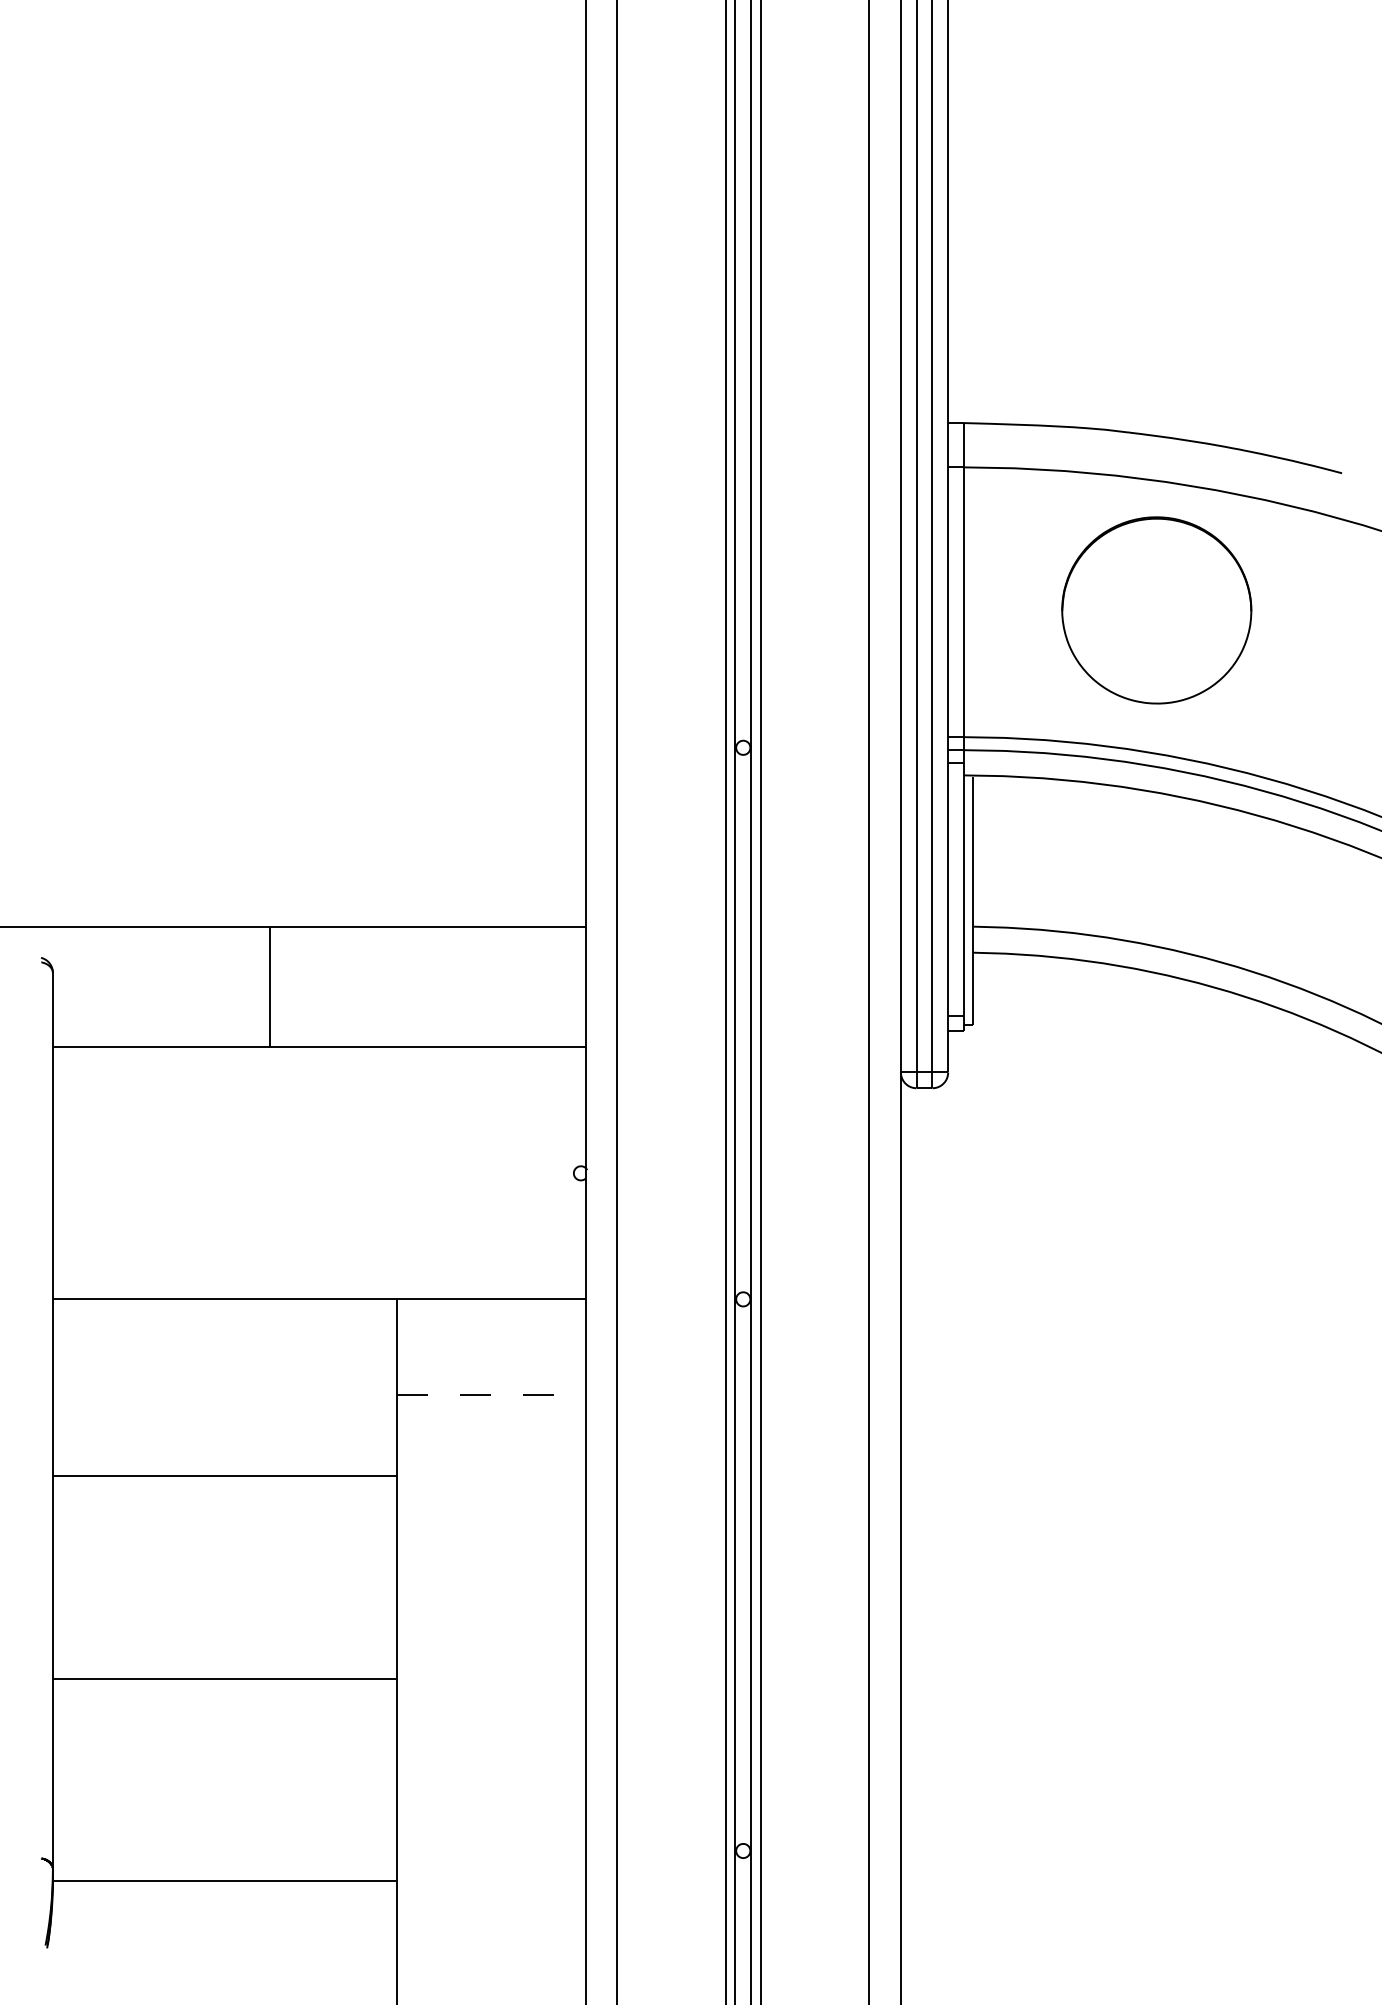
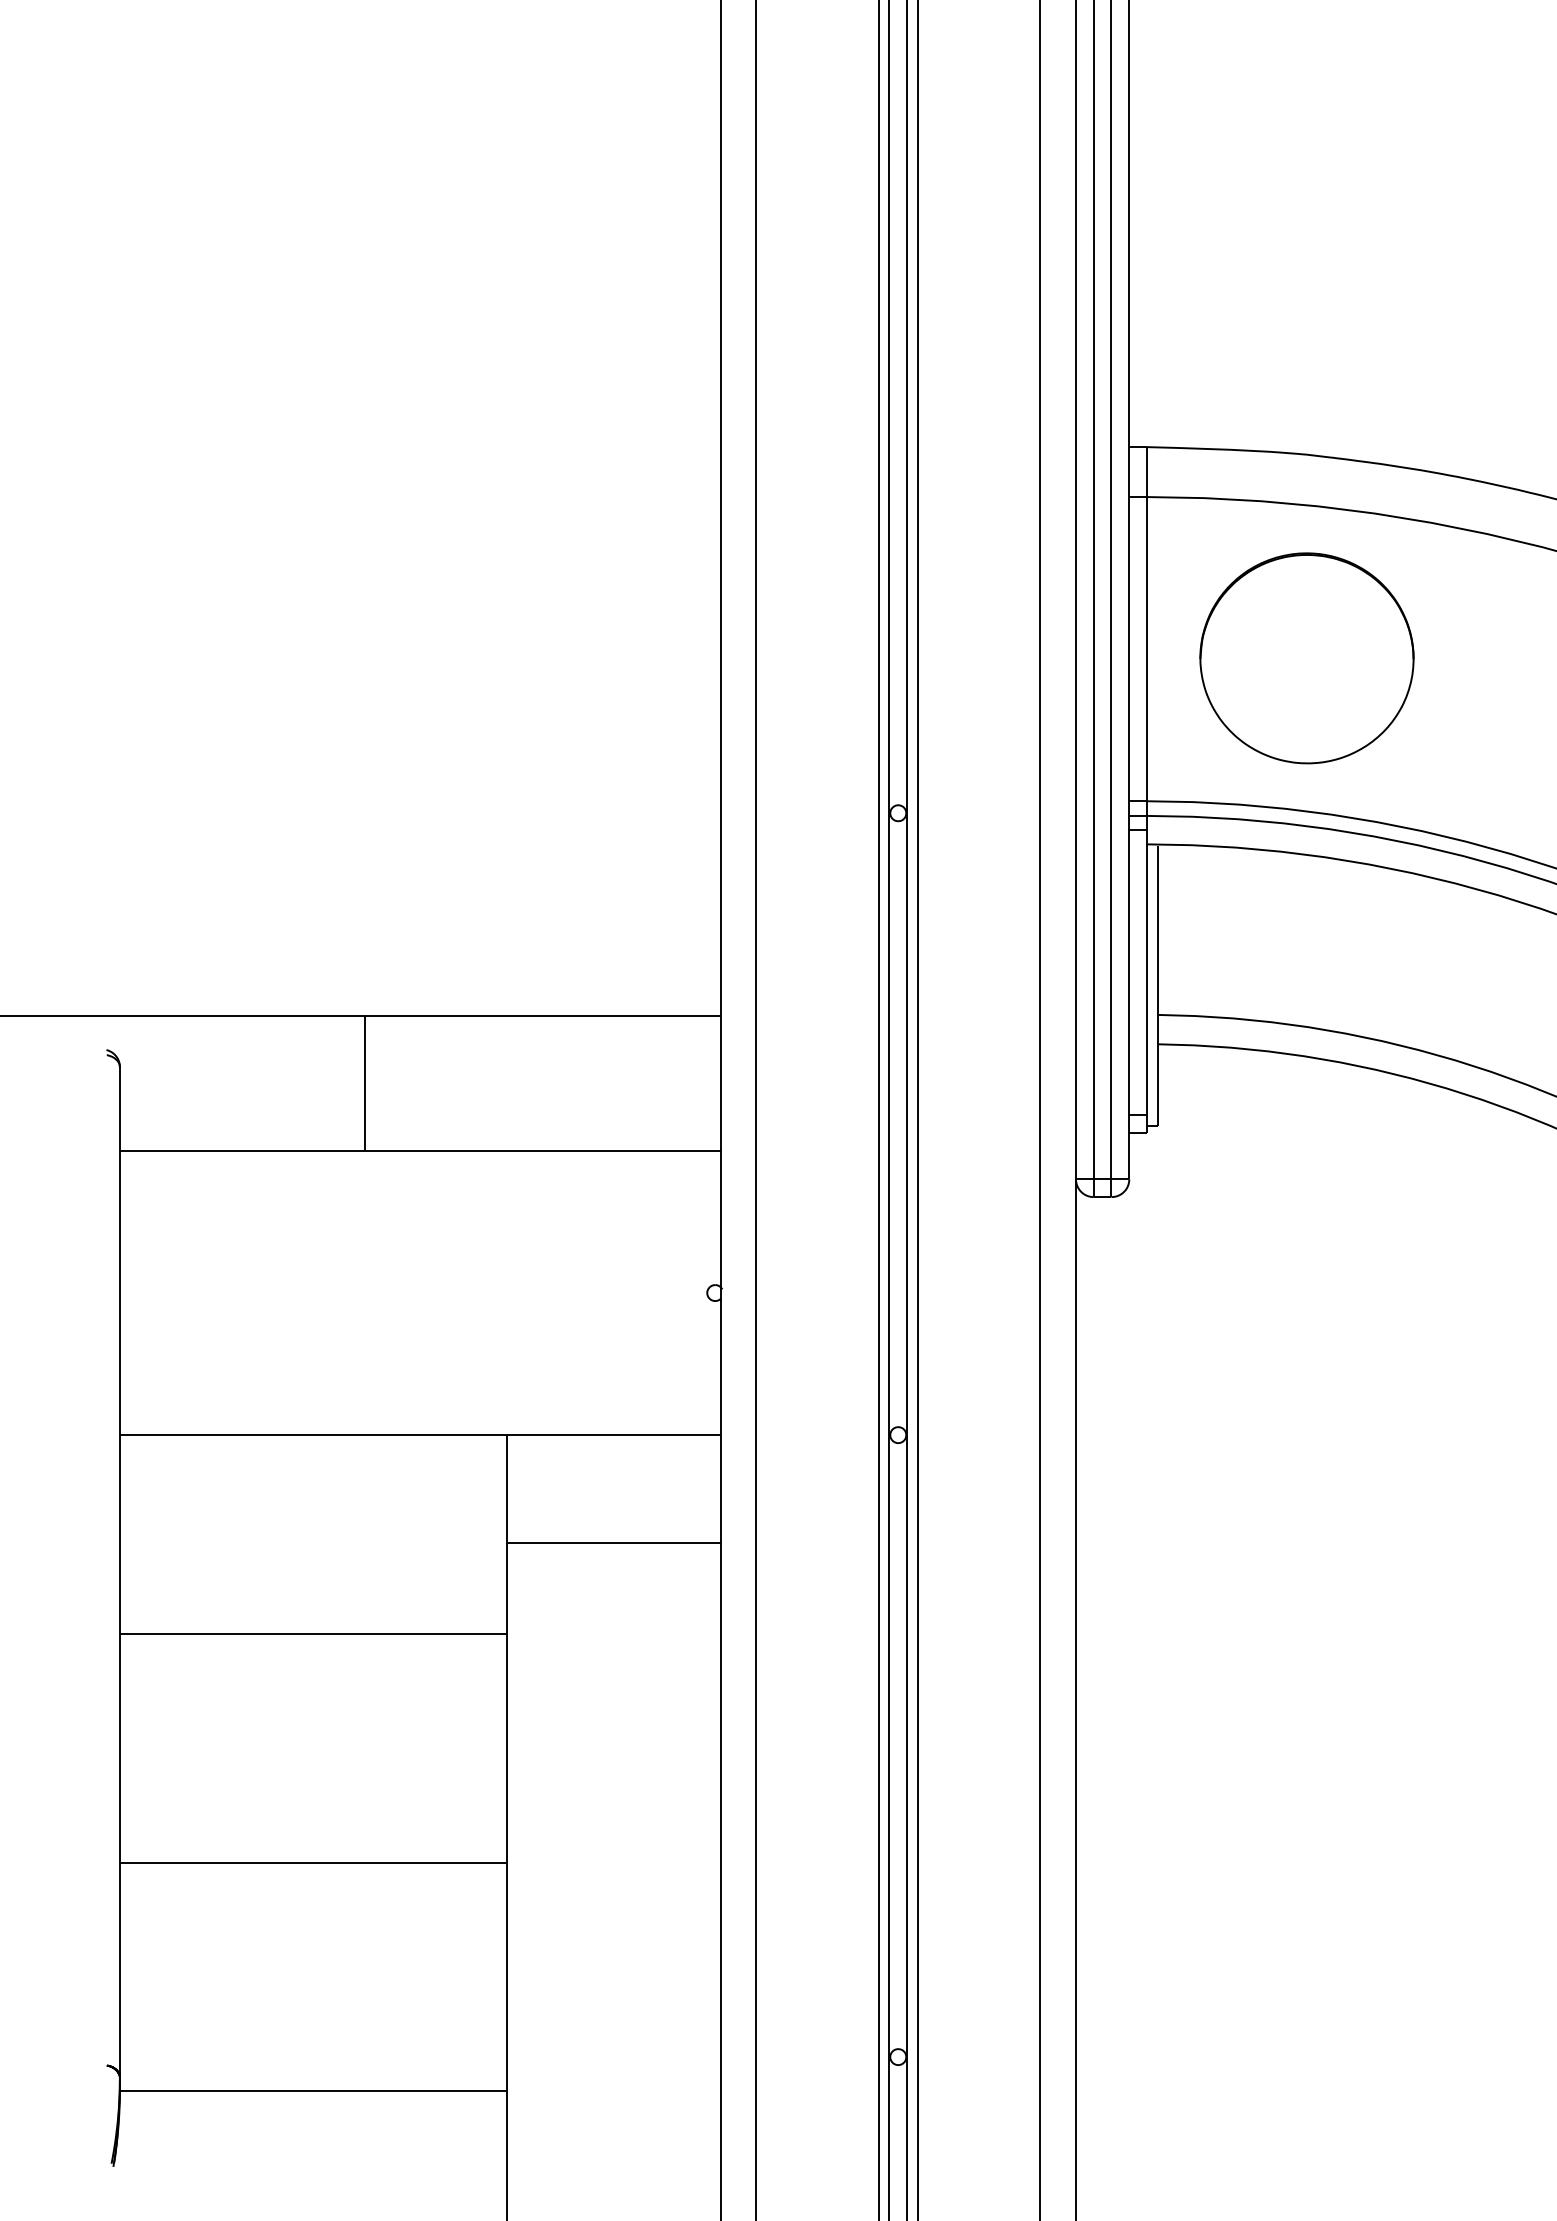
part: (1156, 610) -> (1306, 658), moved
line: (491, 1394) -> (614, 1542), dashed -> solid

